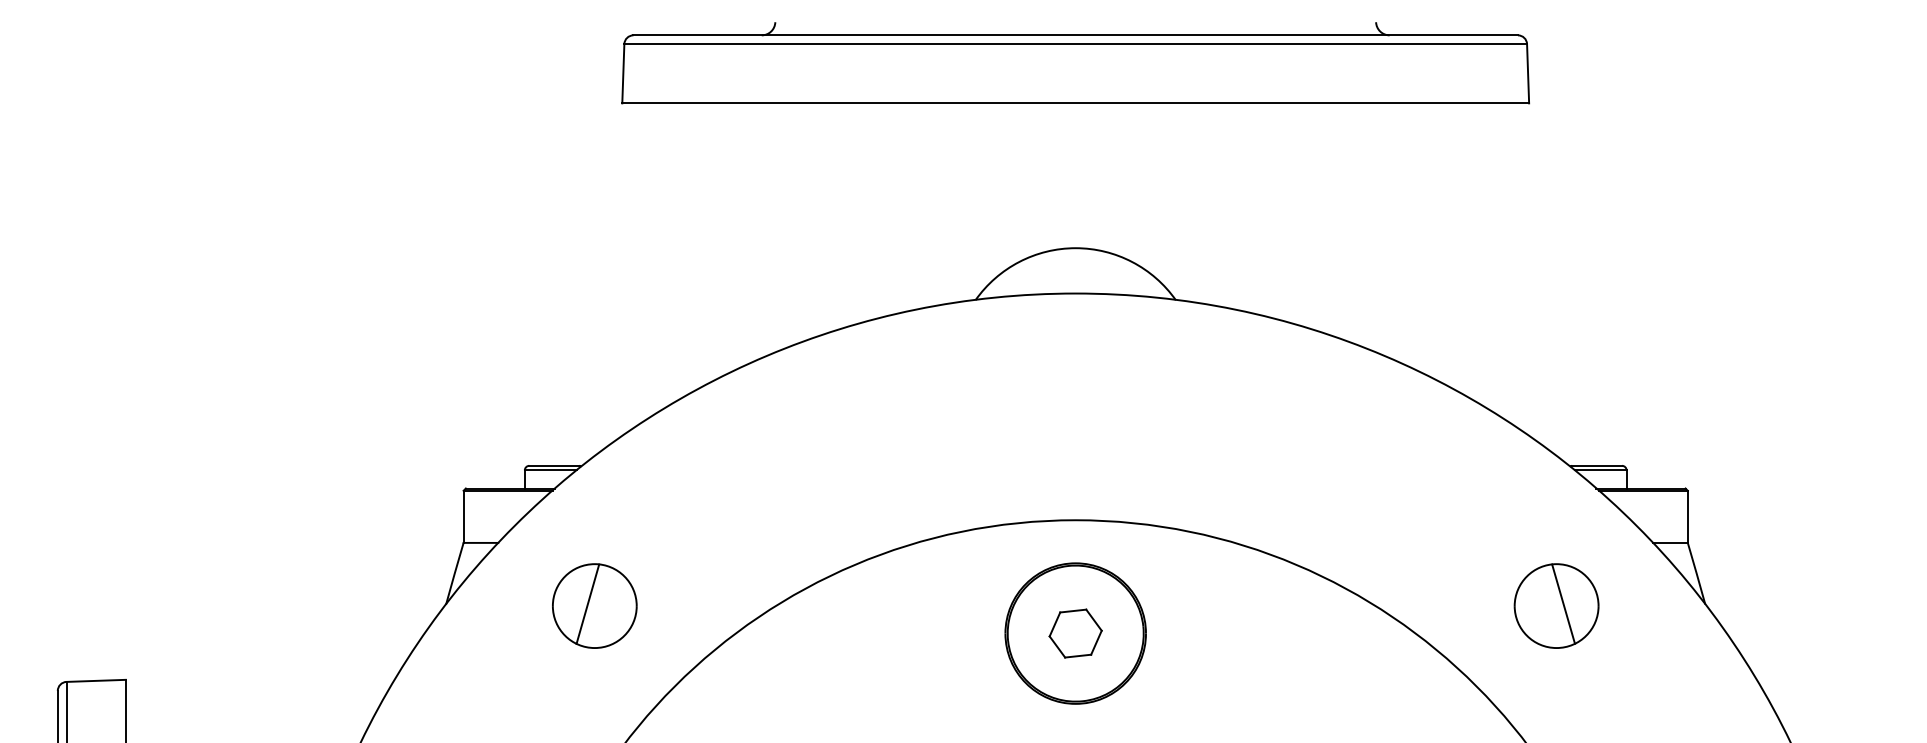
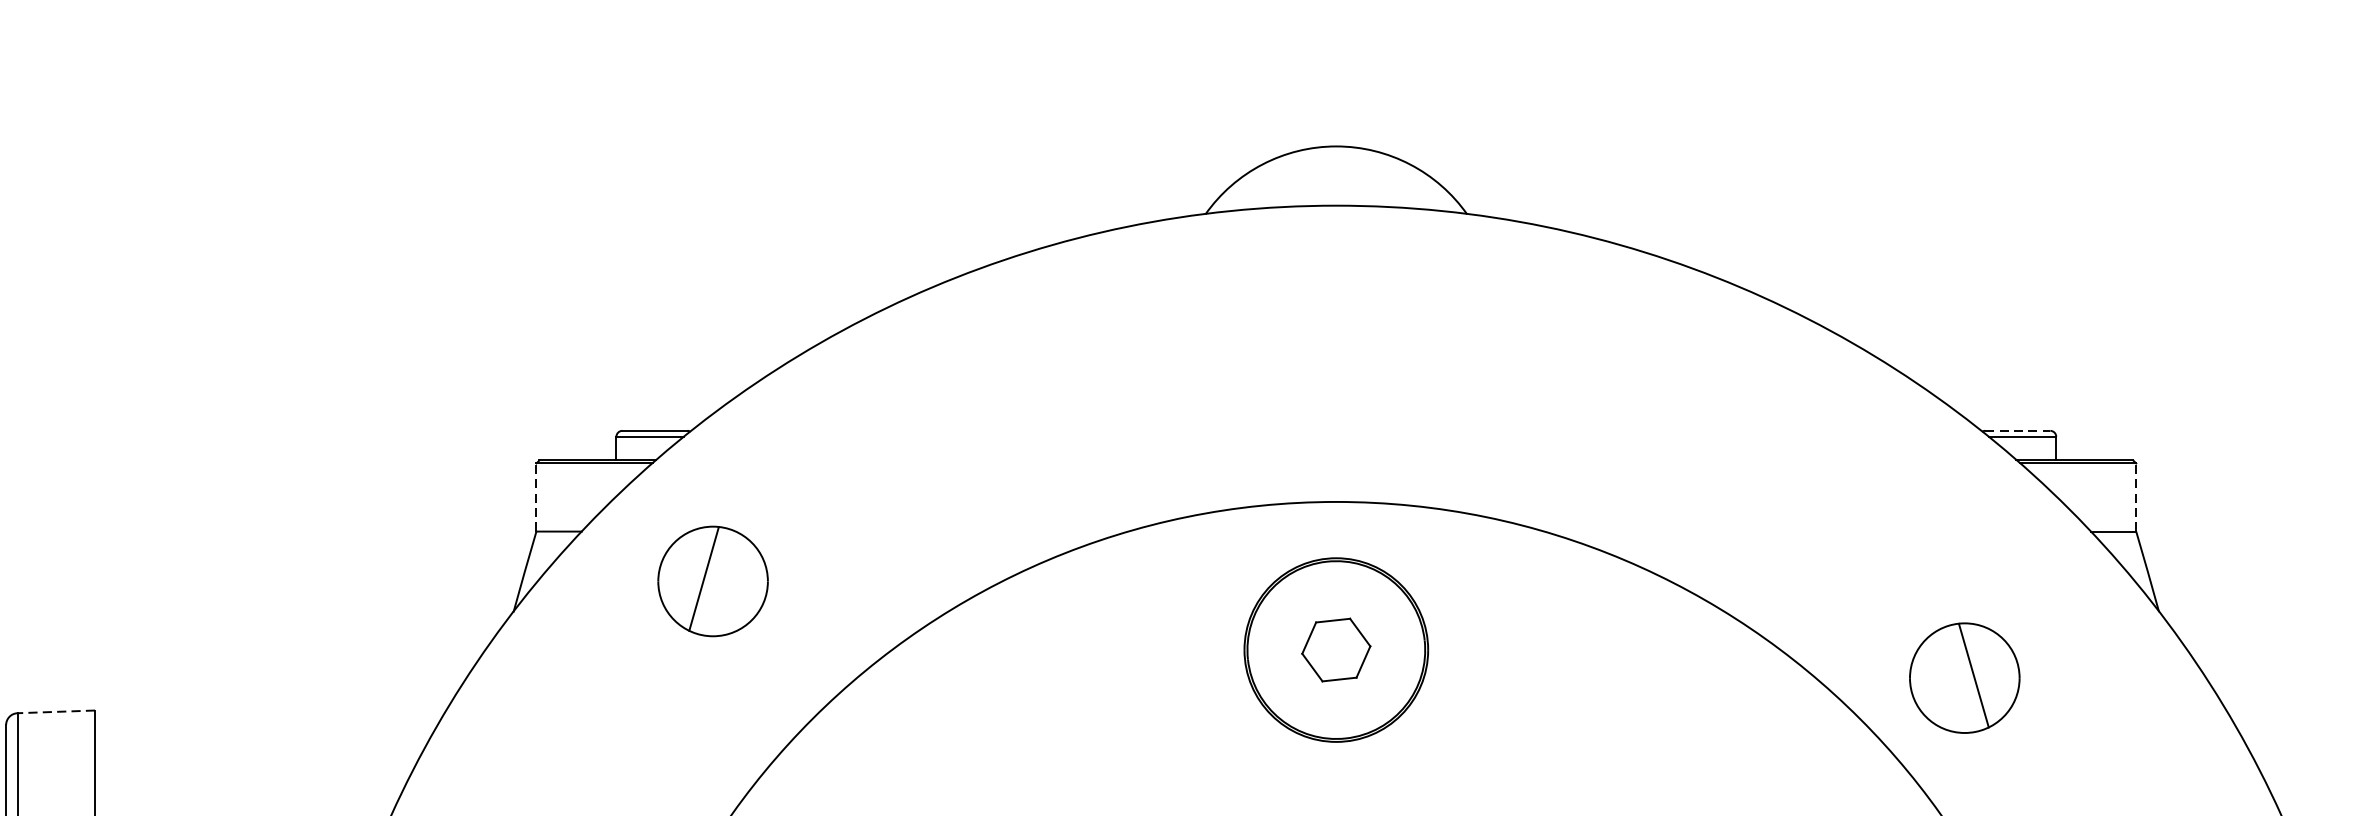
line: (1597, 465) -> (2018, 430), solid -> dashed
line: (463, 516) -> (536, 497), solid -> dashed
line: (1687, 516) -> (2135, 497), solid -> dashed
part: (594, 605) -> (712, 580), moved
part: (1556, 605) -> (1964, 677), moved
line: (96, 680) -> (56, 711), solid -> dashed

